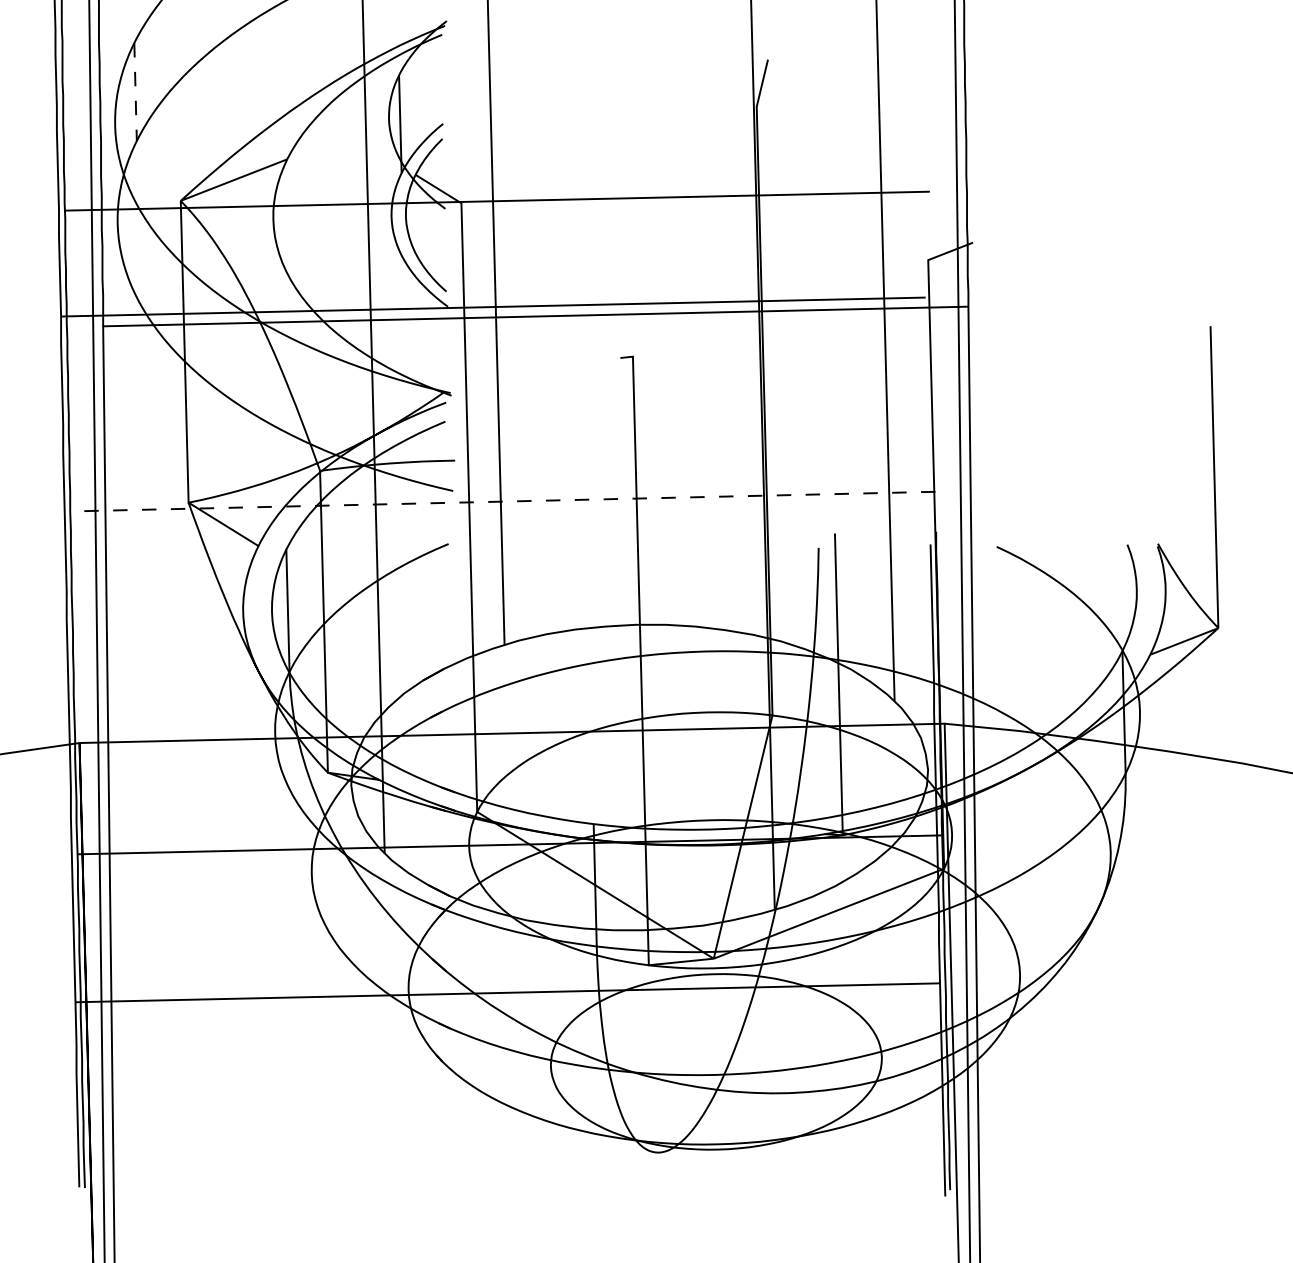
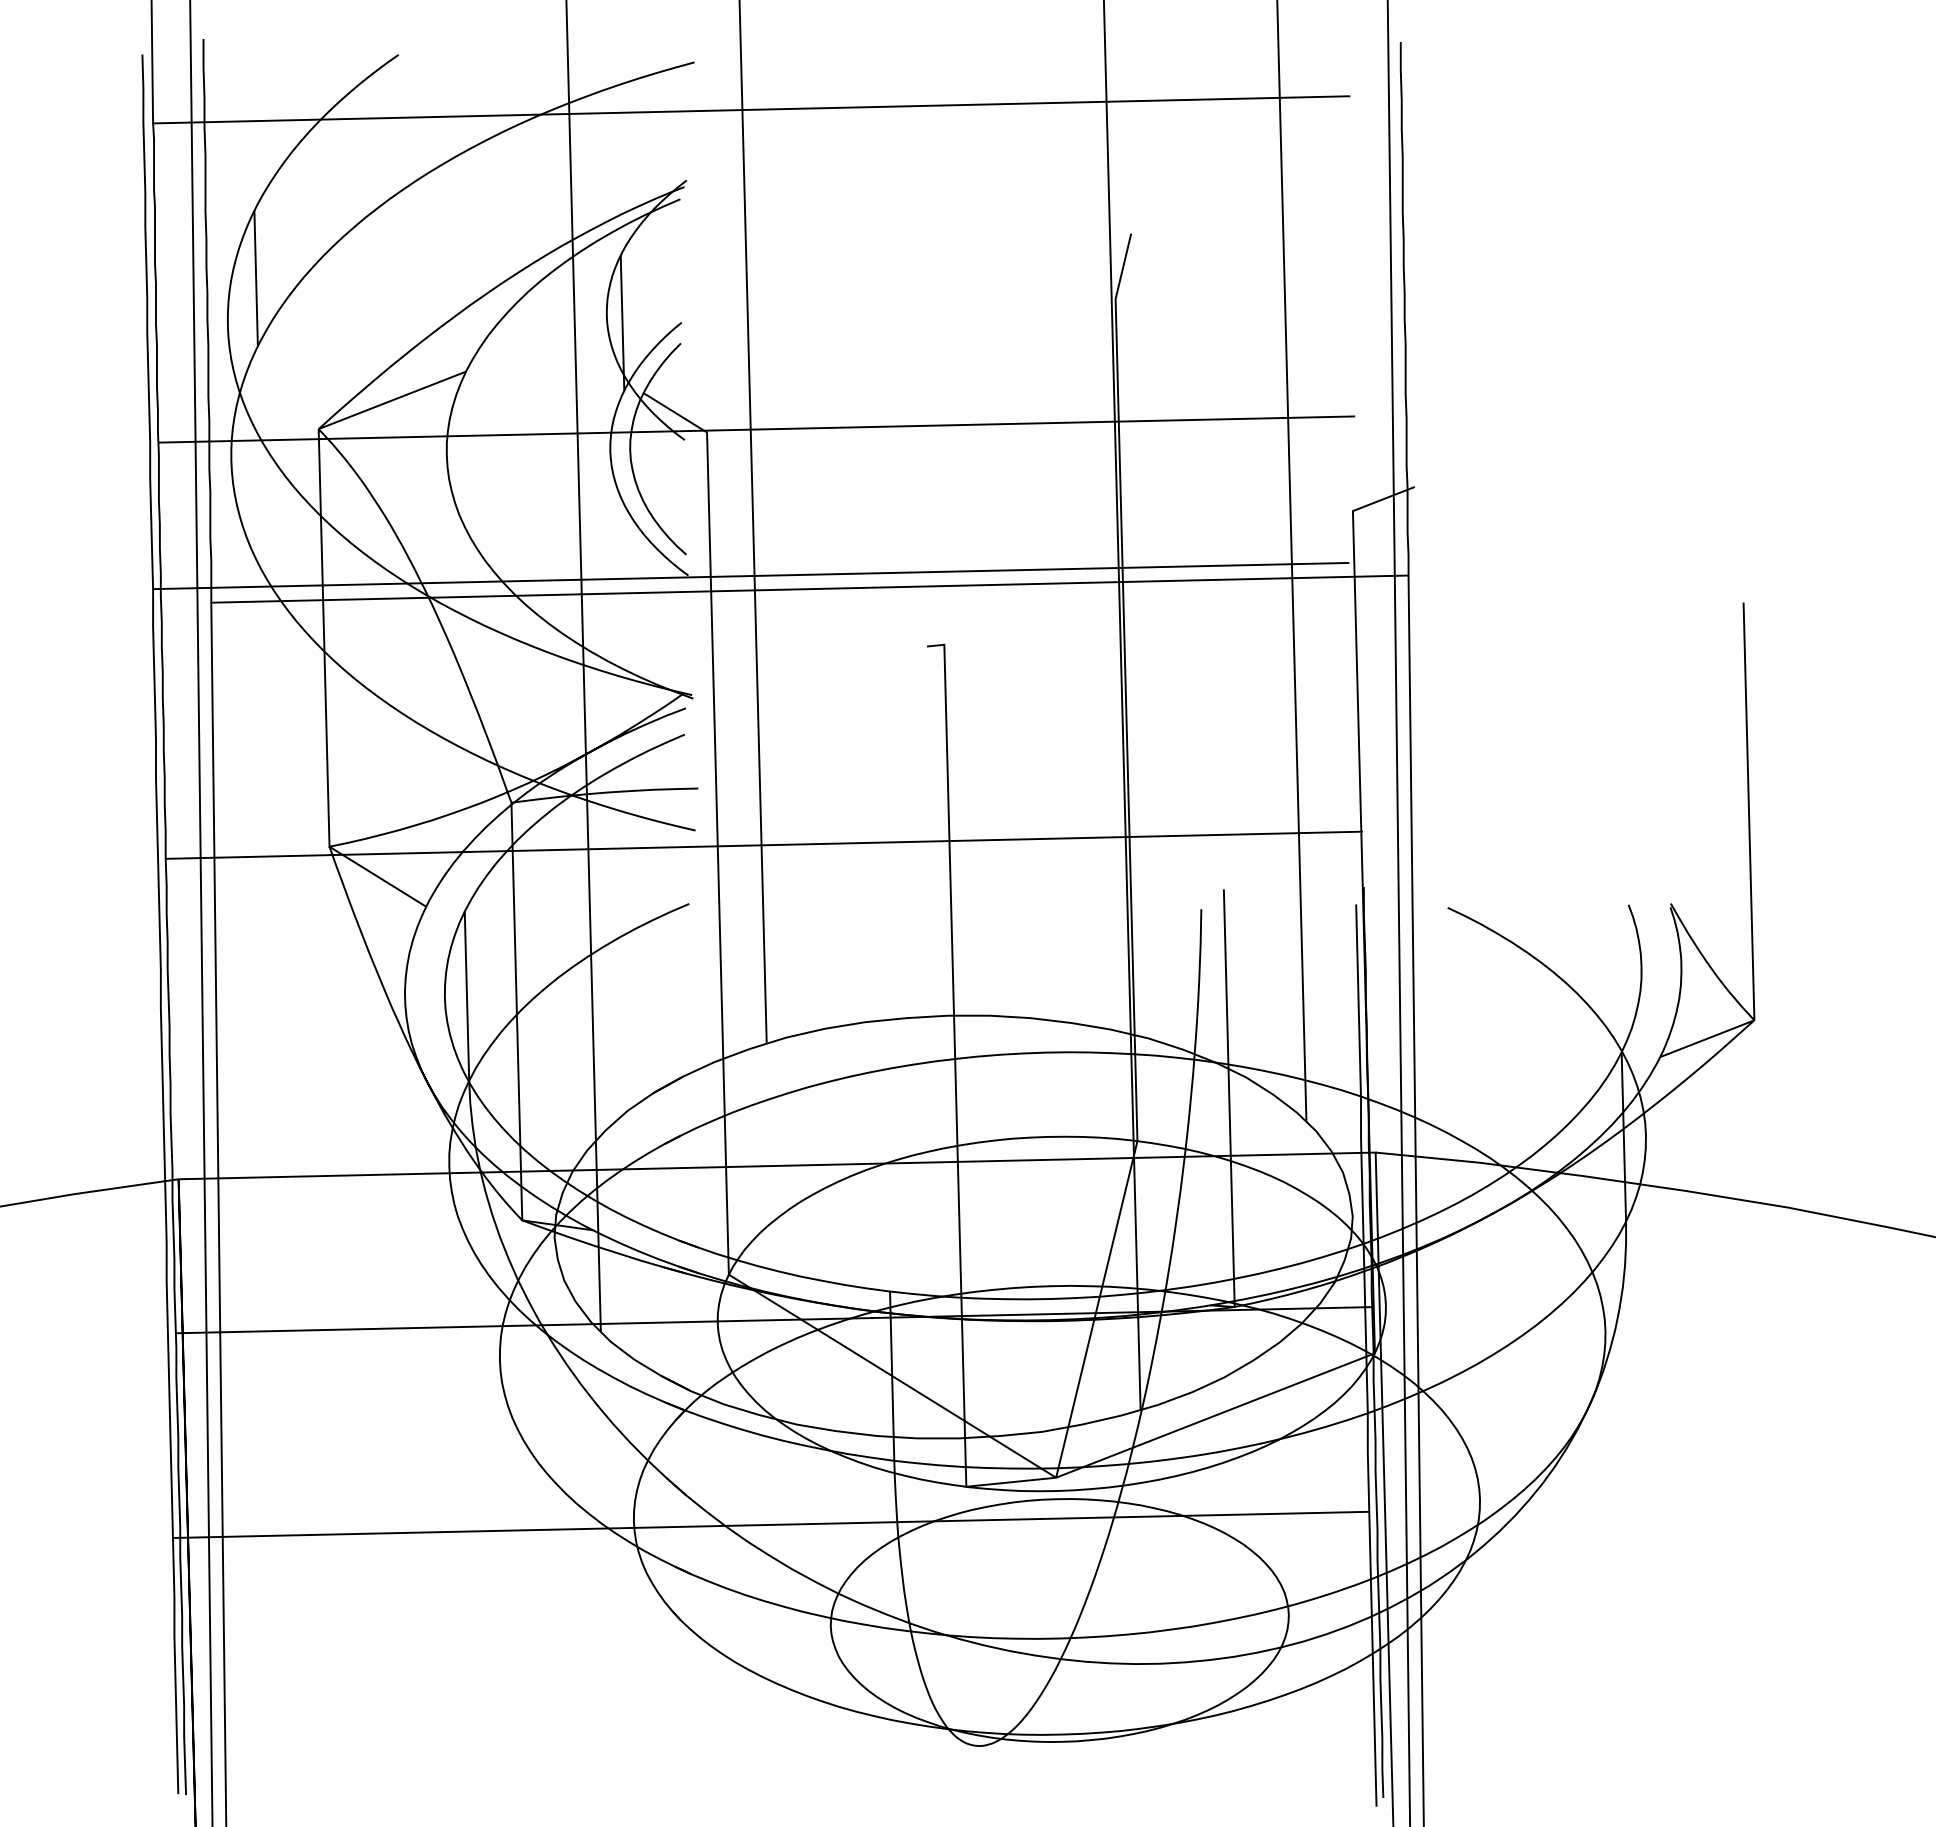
line: (135, 92) -> (256, 278), dashed -> solid
line: (502, 501) -> (764, 845), dashed -> solid

